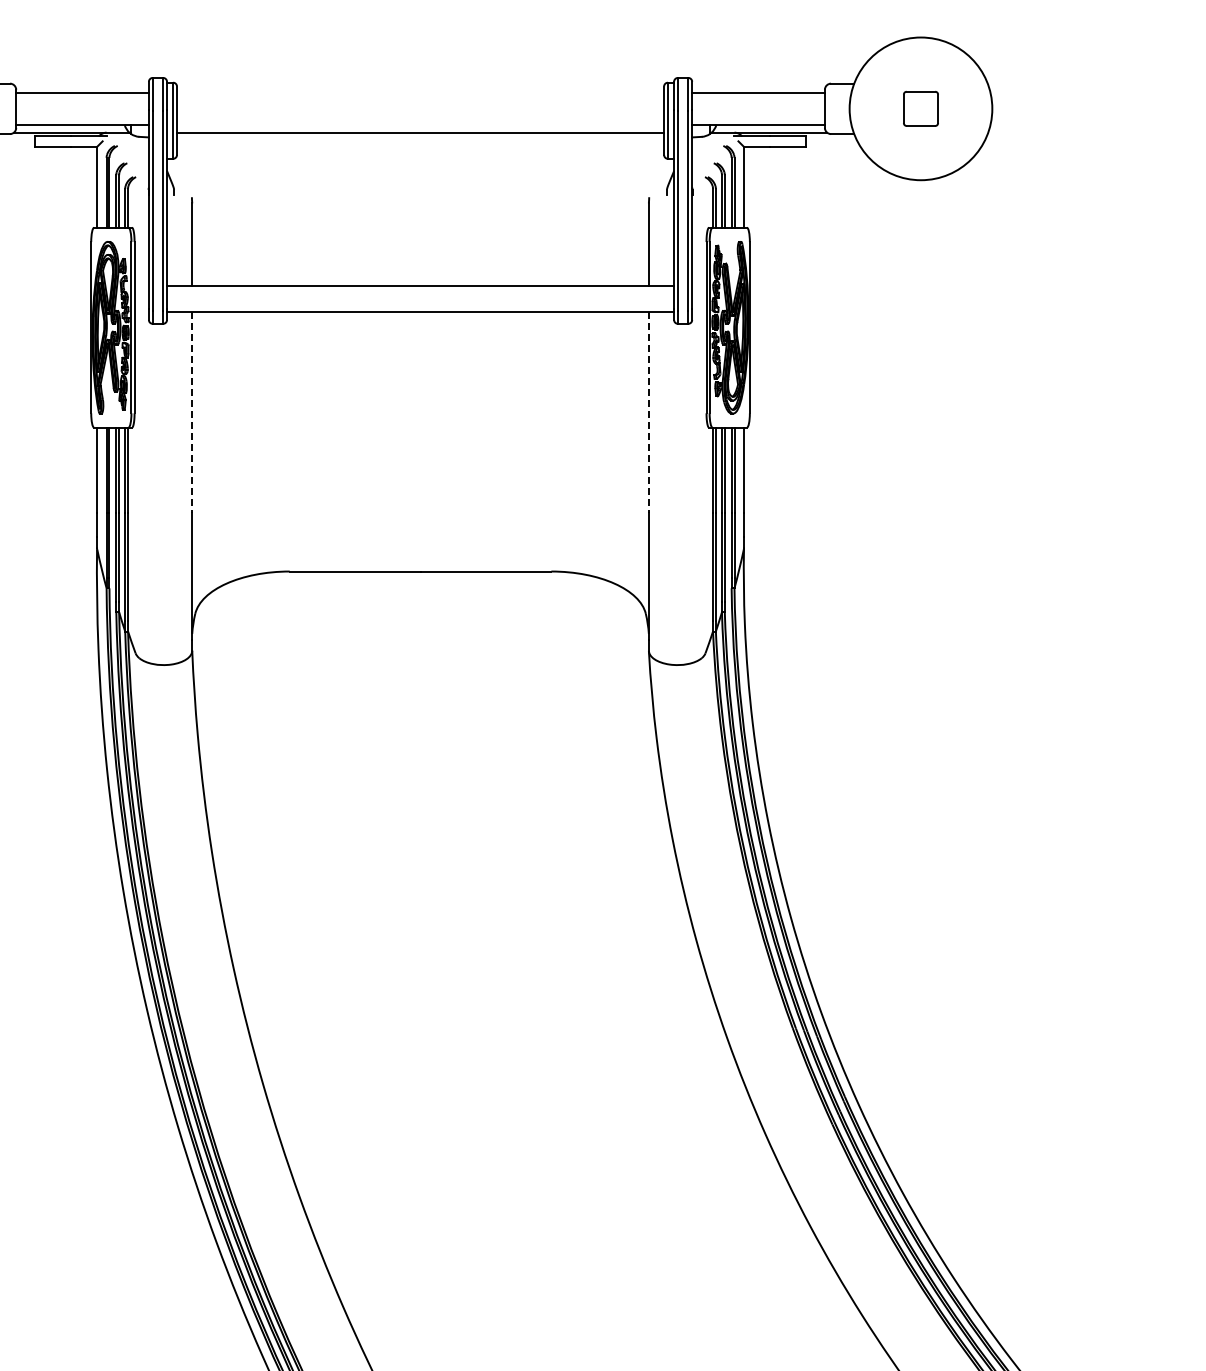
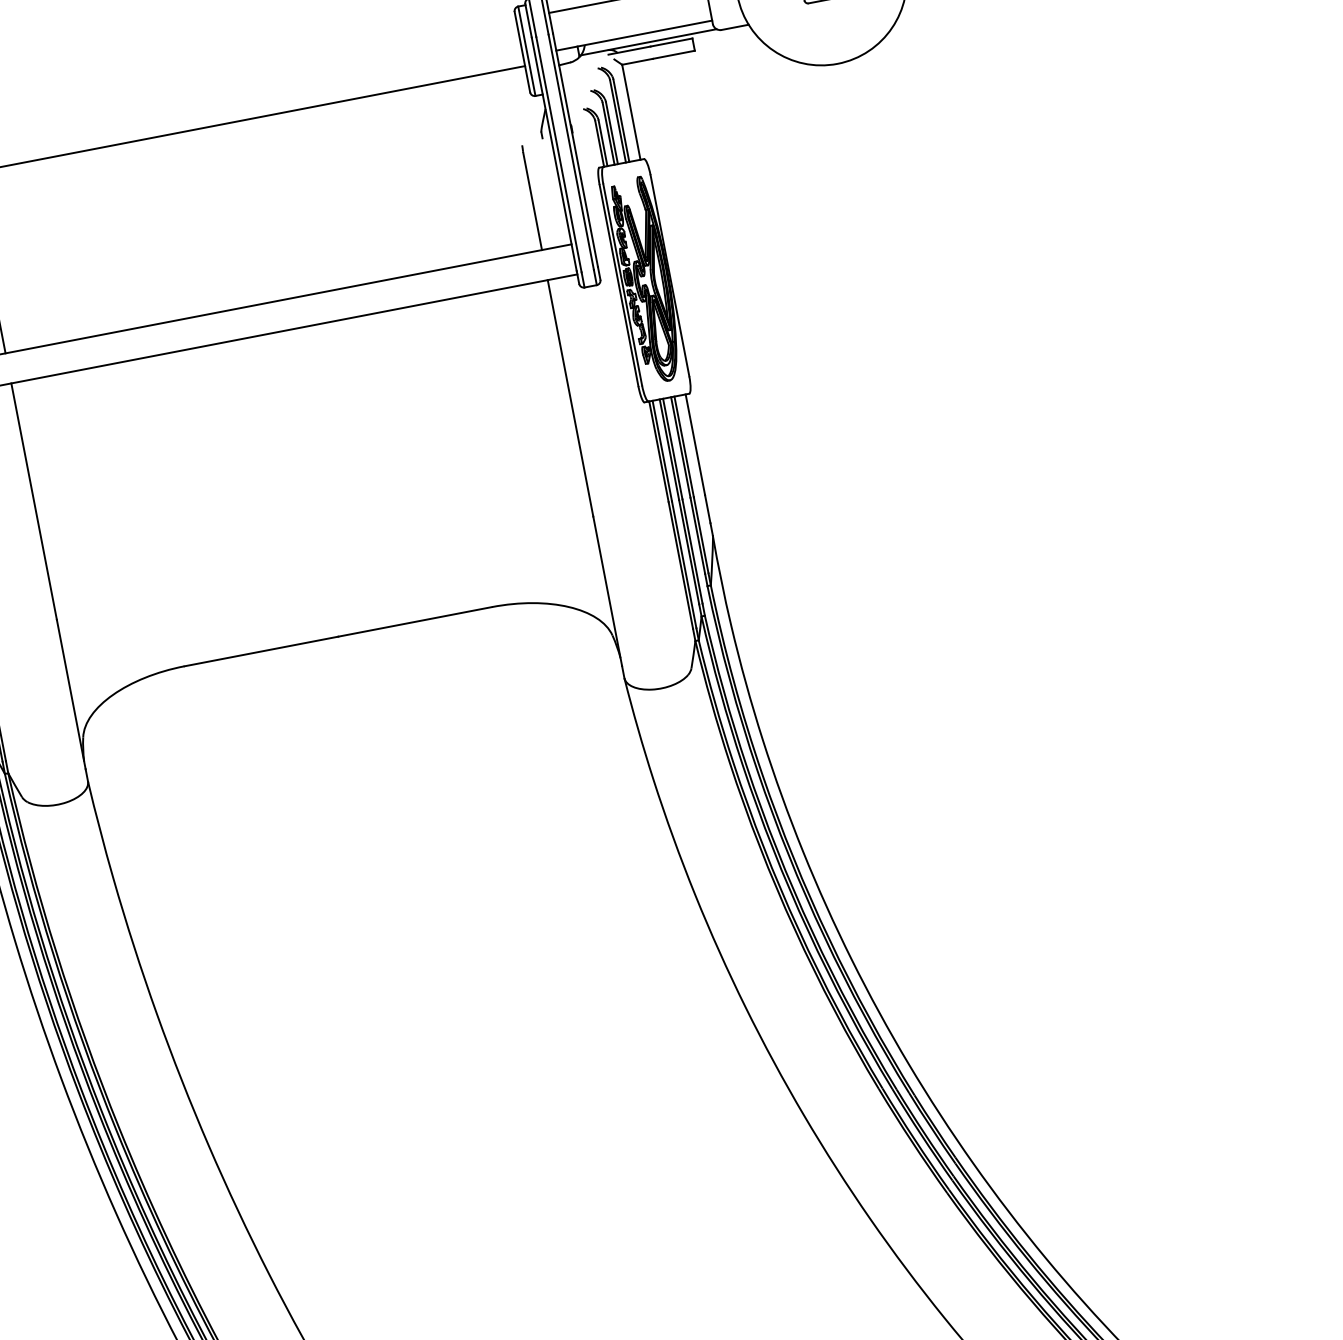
line: (192, 412) -> (34, 501), dashed -> solid
line: (648, 412) -> (570, 398), dashed -> solid

